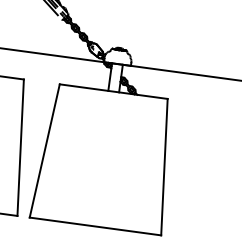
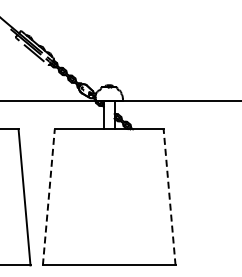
line: (44, 150) -> (48, 196), solid -> dashed
line: (164, 166) -> (169, 196), solid -> dashed

